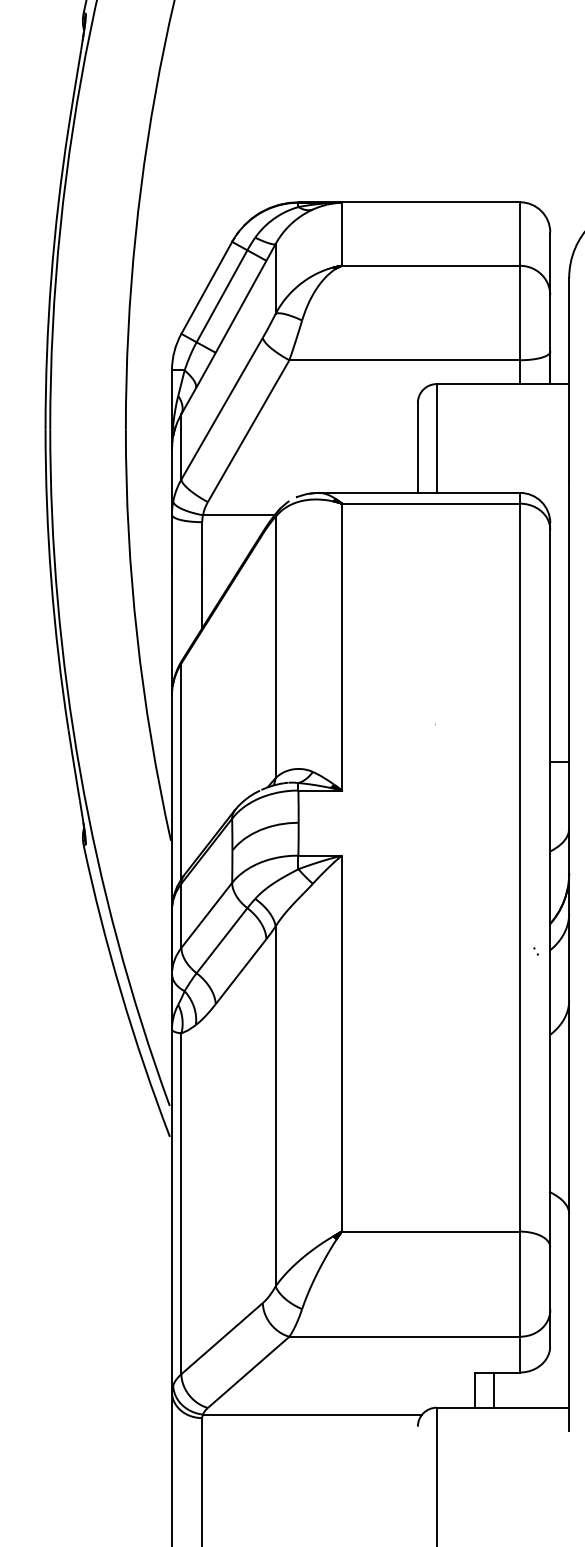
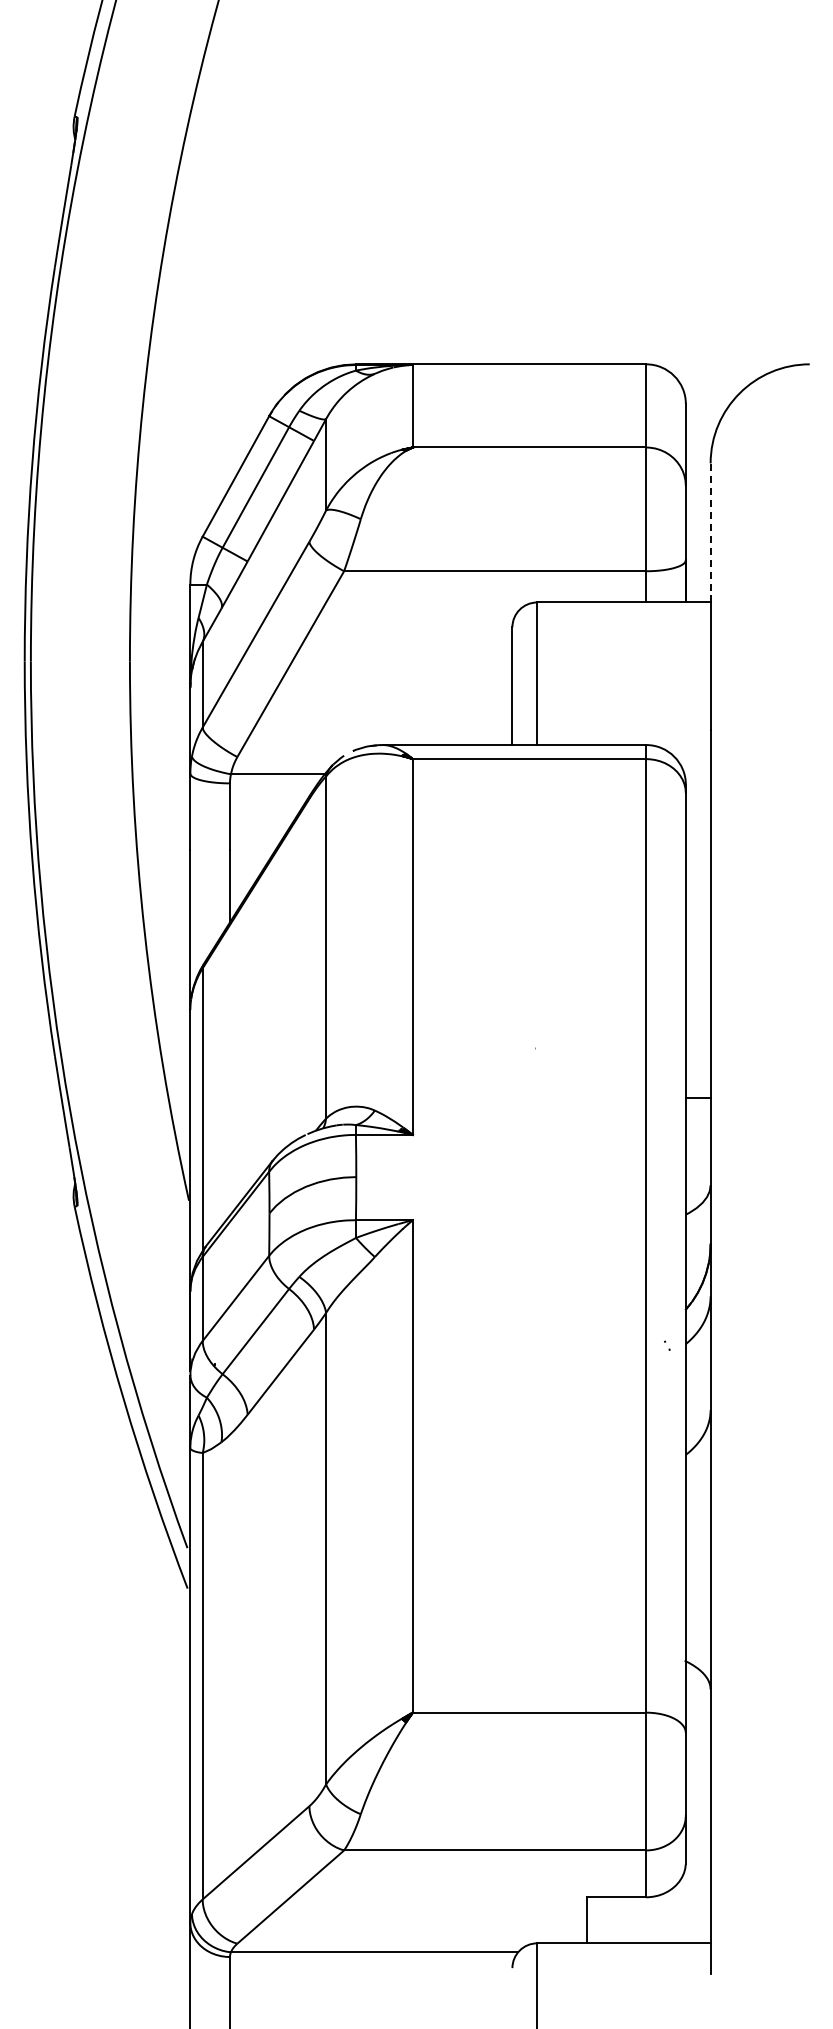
line: (569, 330) -> (710, 532), solid -> dashed
line: (493, 1390) -> (611, 1920), removed

